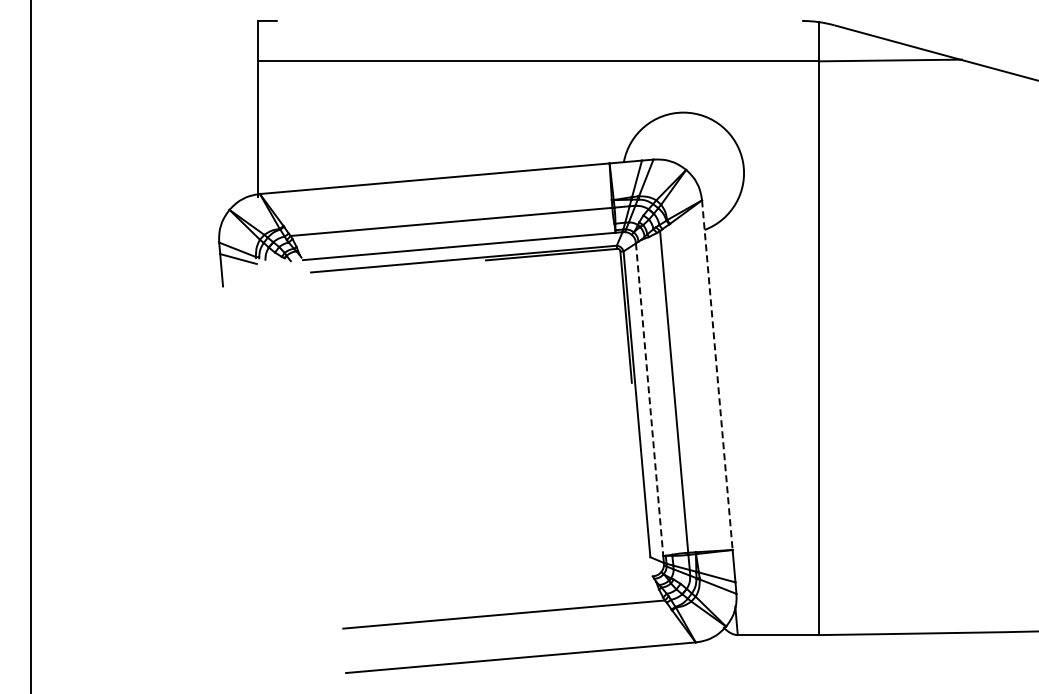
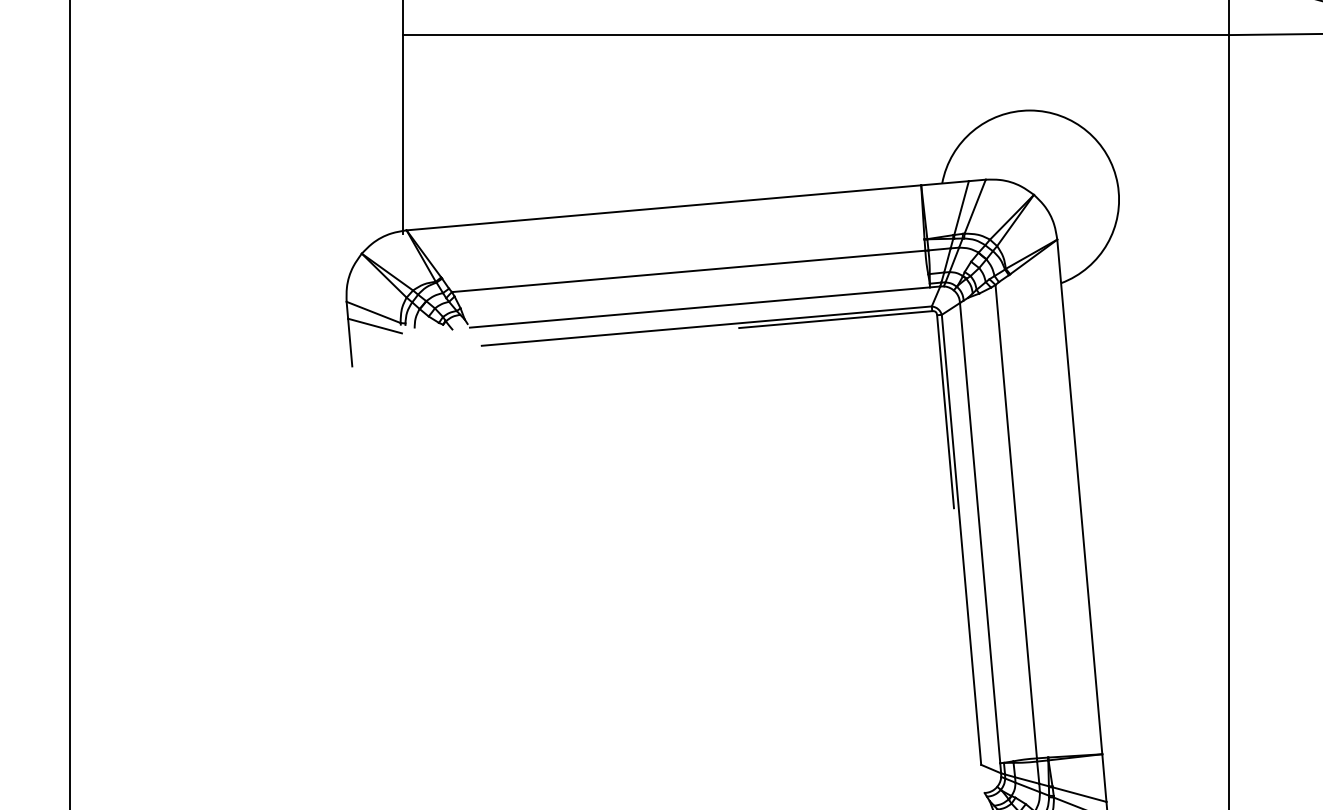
line: (717, 375) -> (1080, 497), dashed -> solid
line: (649, 399) -> (979, 532), dashed -> solid

